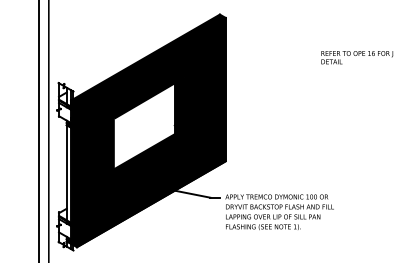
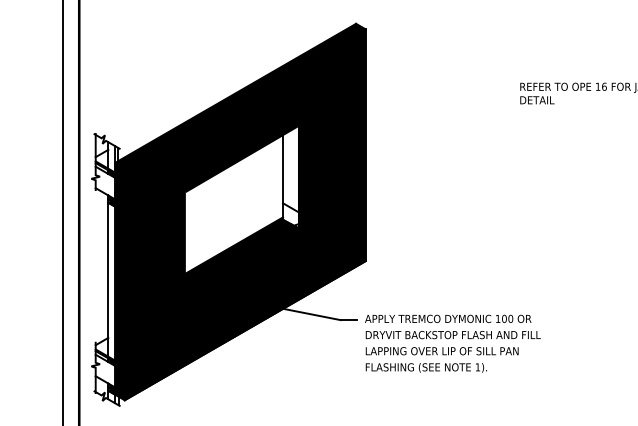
fill: (179, 108) -> (290, 175), removed

